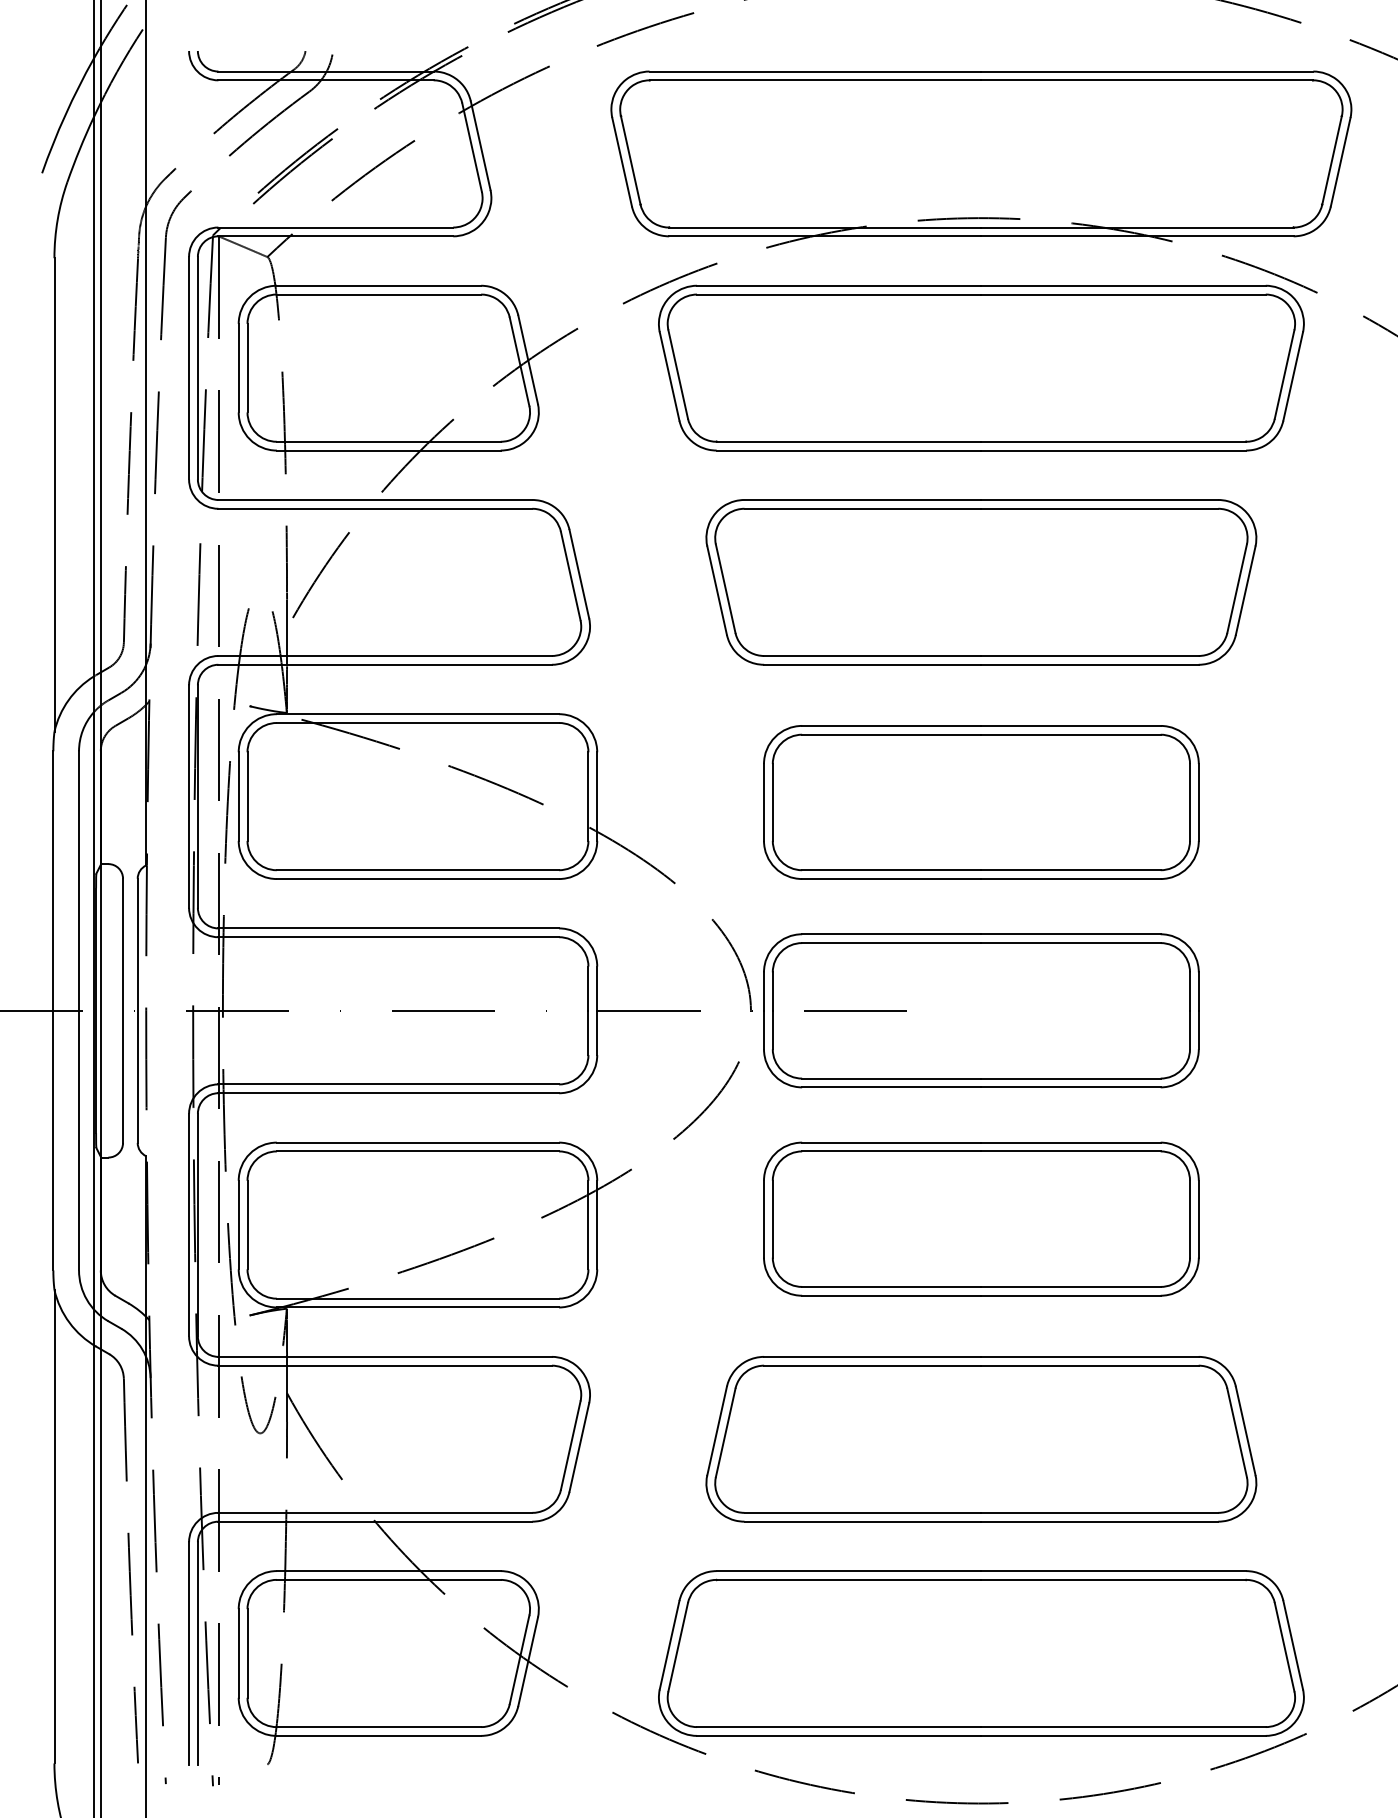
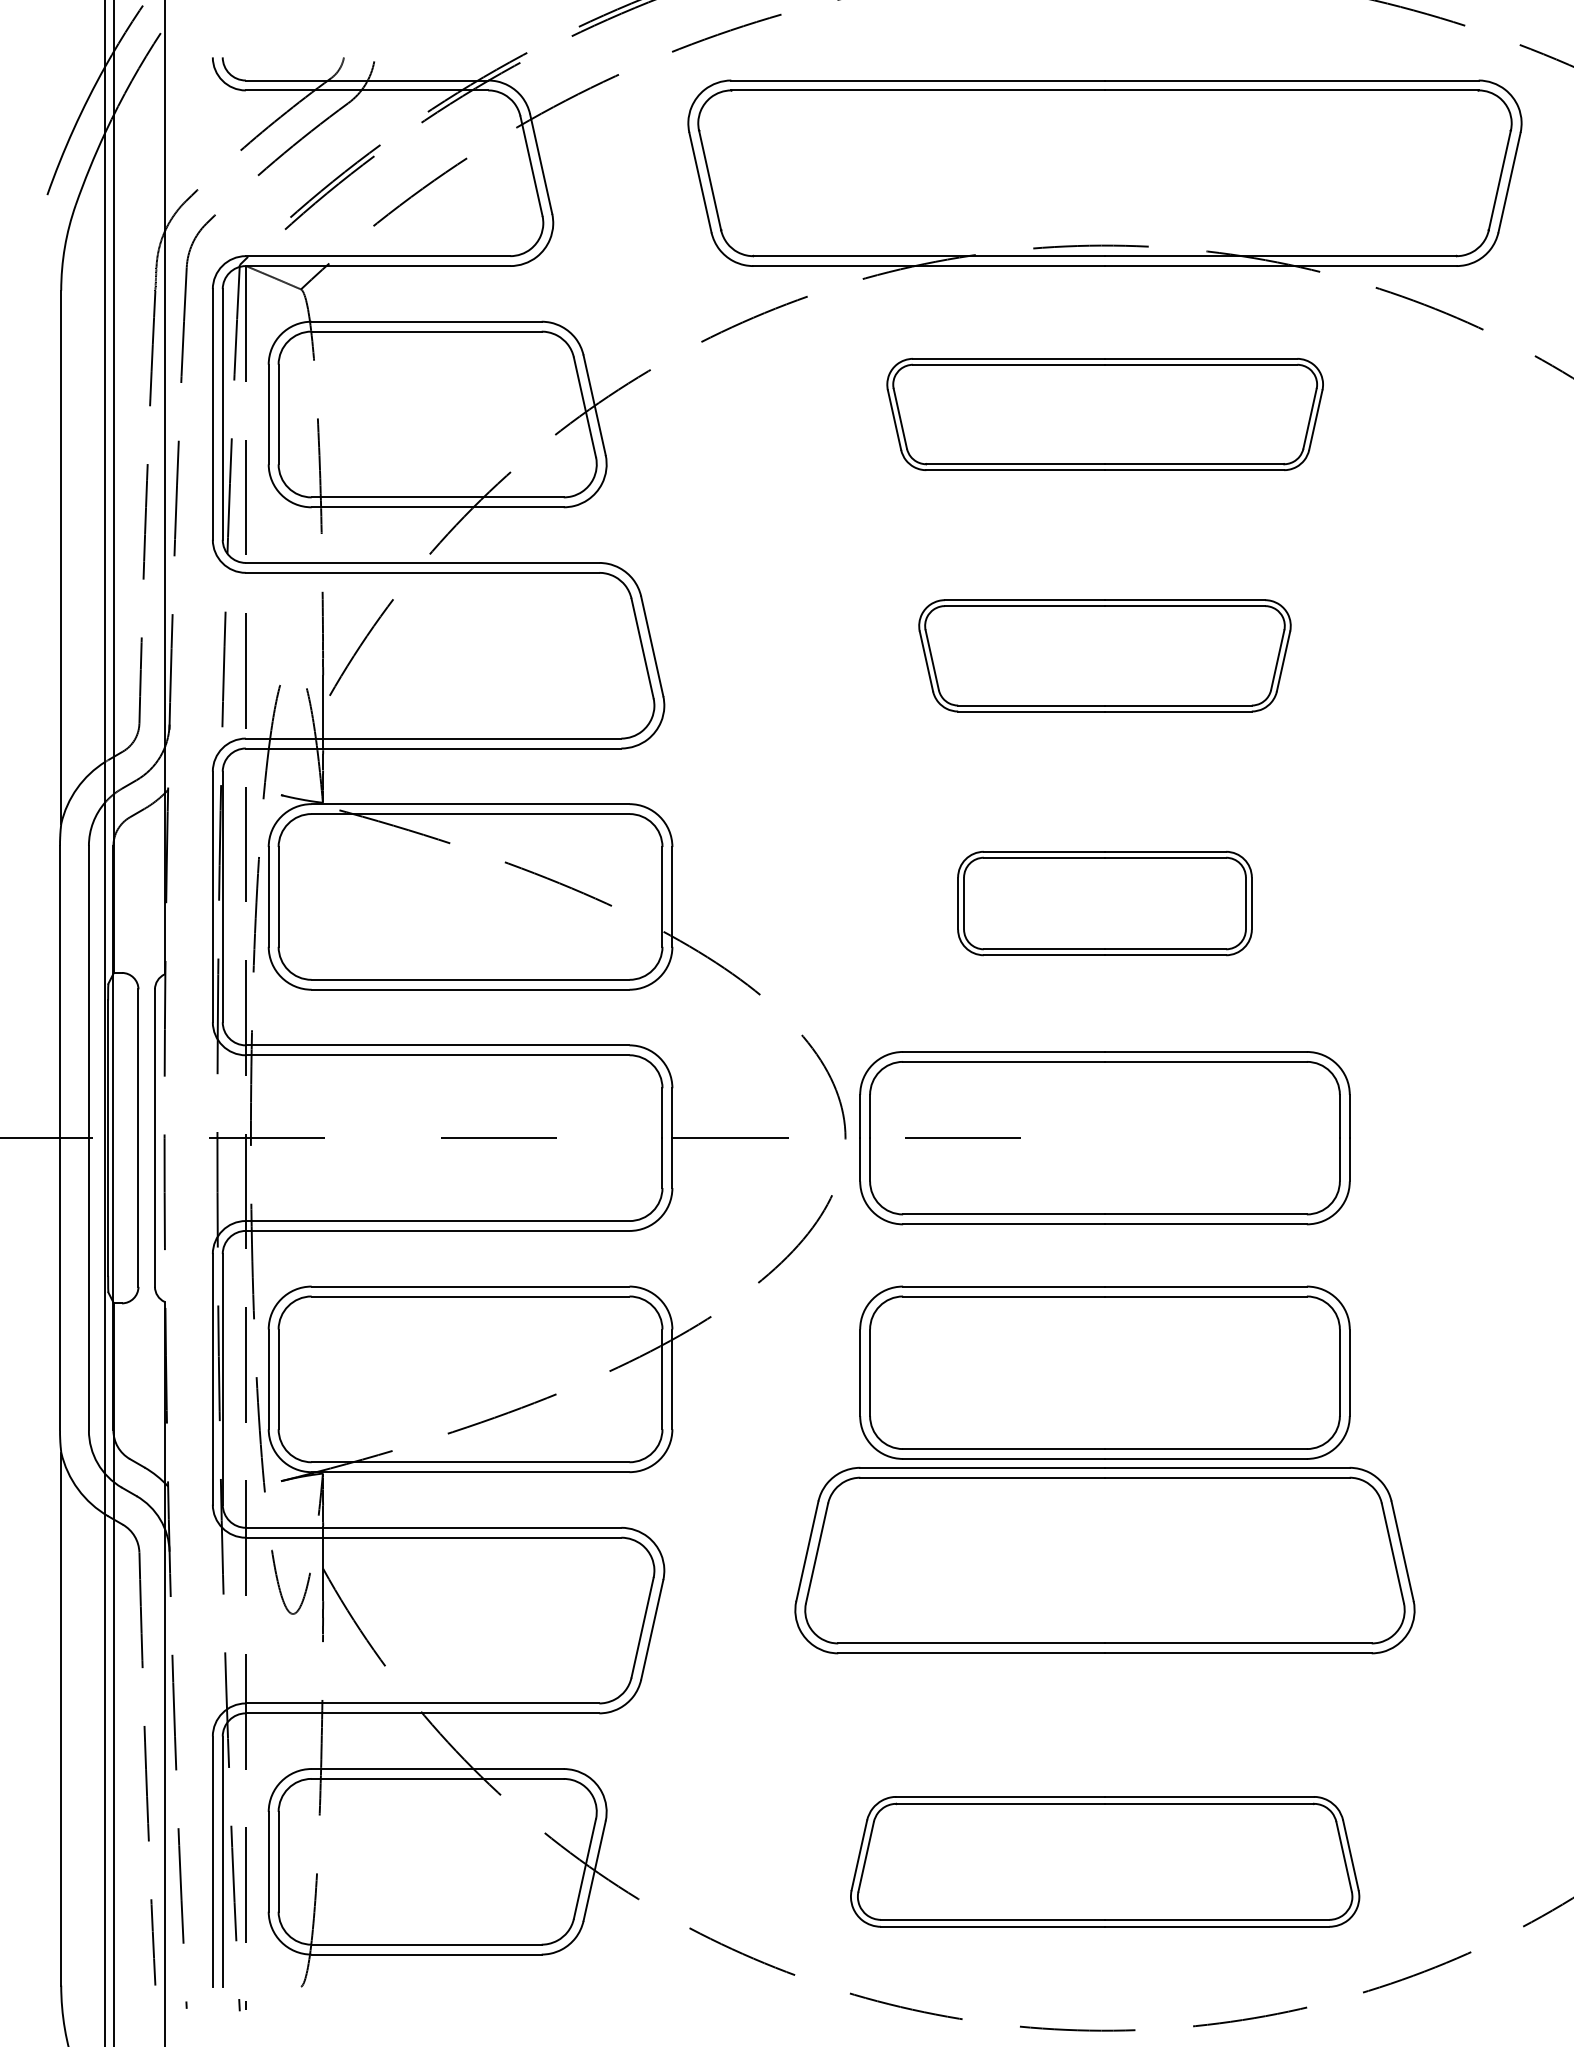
part: (981, 368) -> (1105, 414), size x0.6
part: (980, 582) -> (1104, 655), size x0.6
part: (980, 802) -> (1104, 903), size x0.6
part: (980, 1439) -> (1104, 1560), moved
part: (981, 1653) -> (1105, 1861), size x0.7

